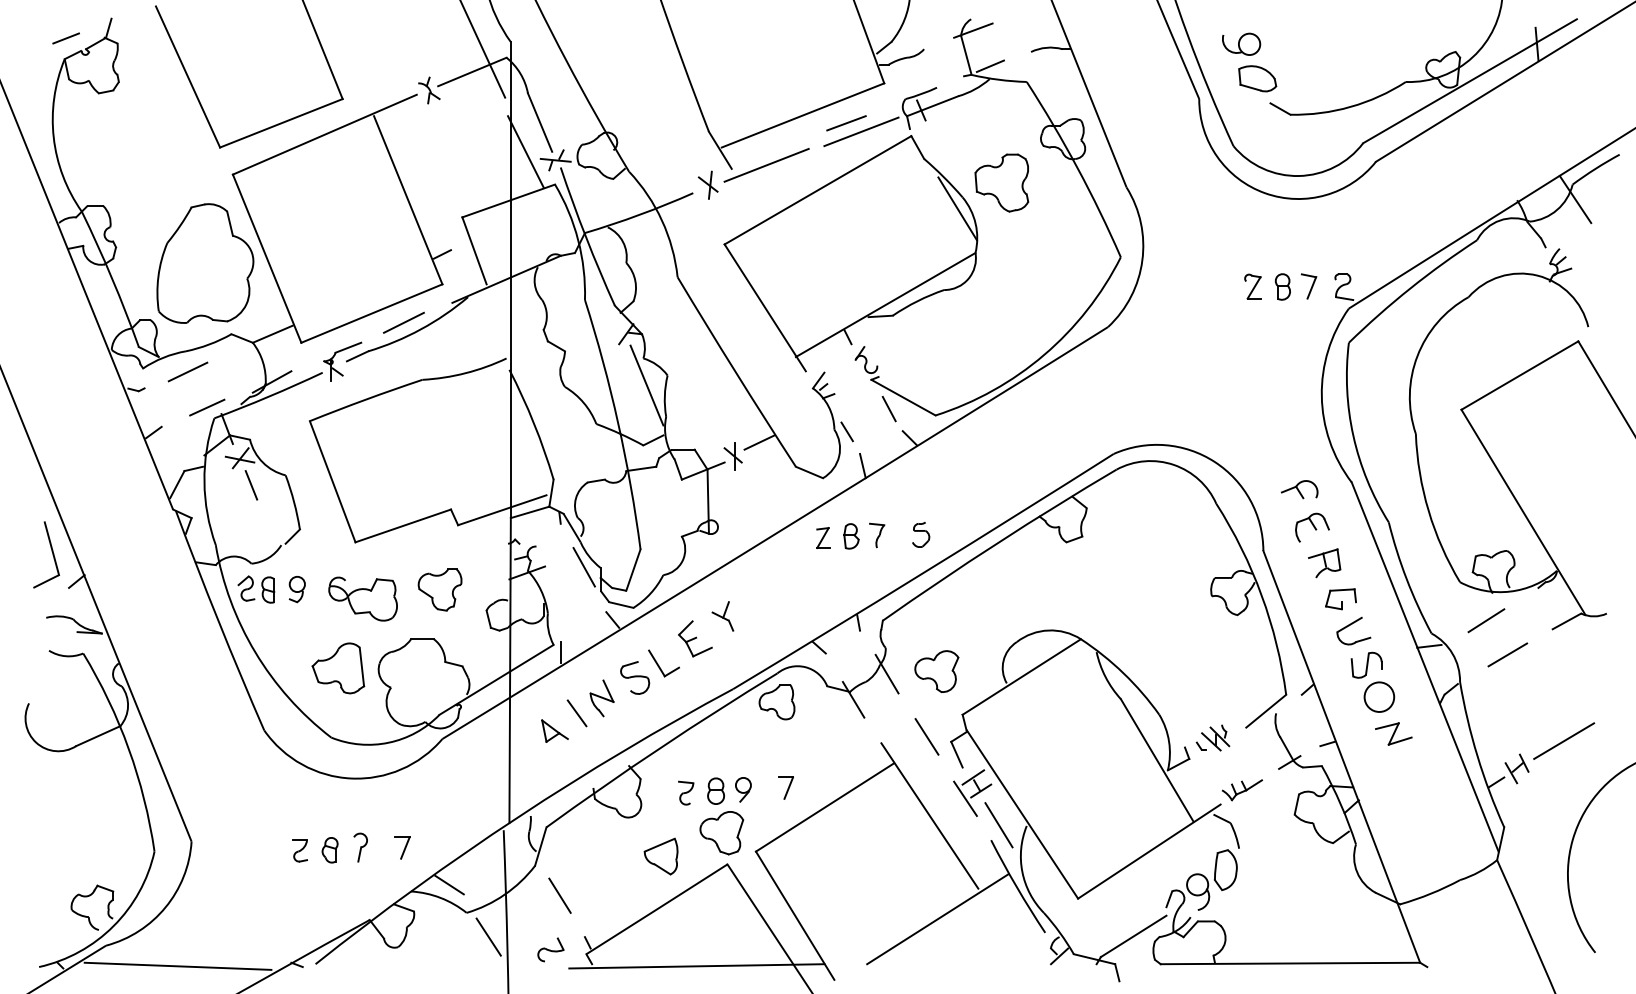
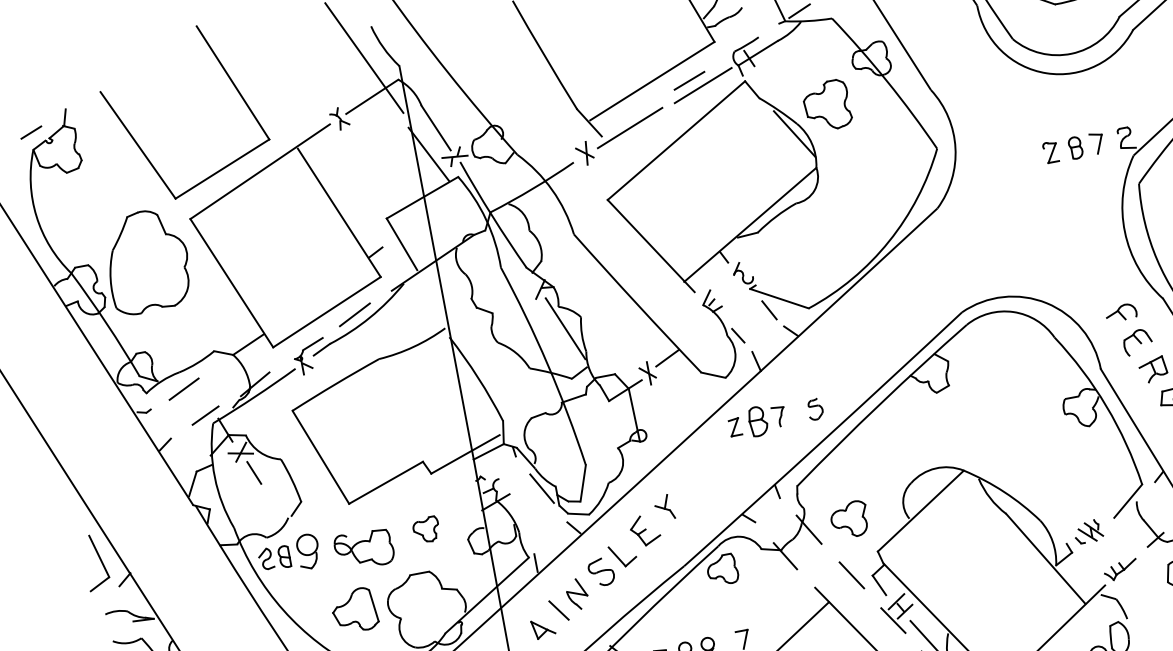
part: (205, 263) -> (147, 261), moved
part: (851, 536) -> (758, 421), size x1.4
part: (296, 589) -> (307, 552), size x1.6
part: (439, 589) -> (425, 529), size x0.7

